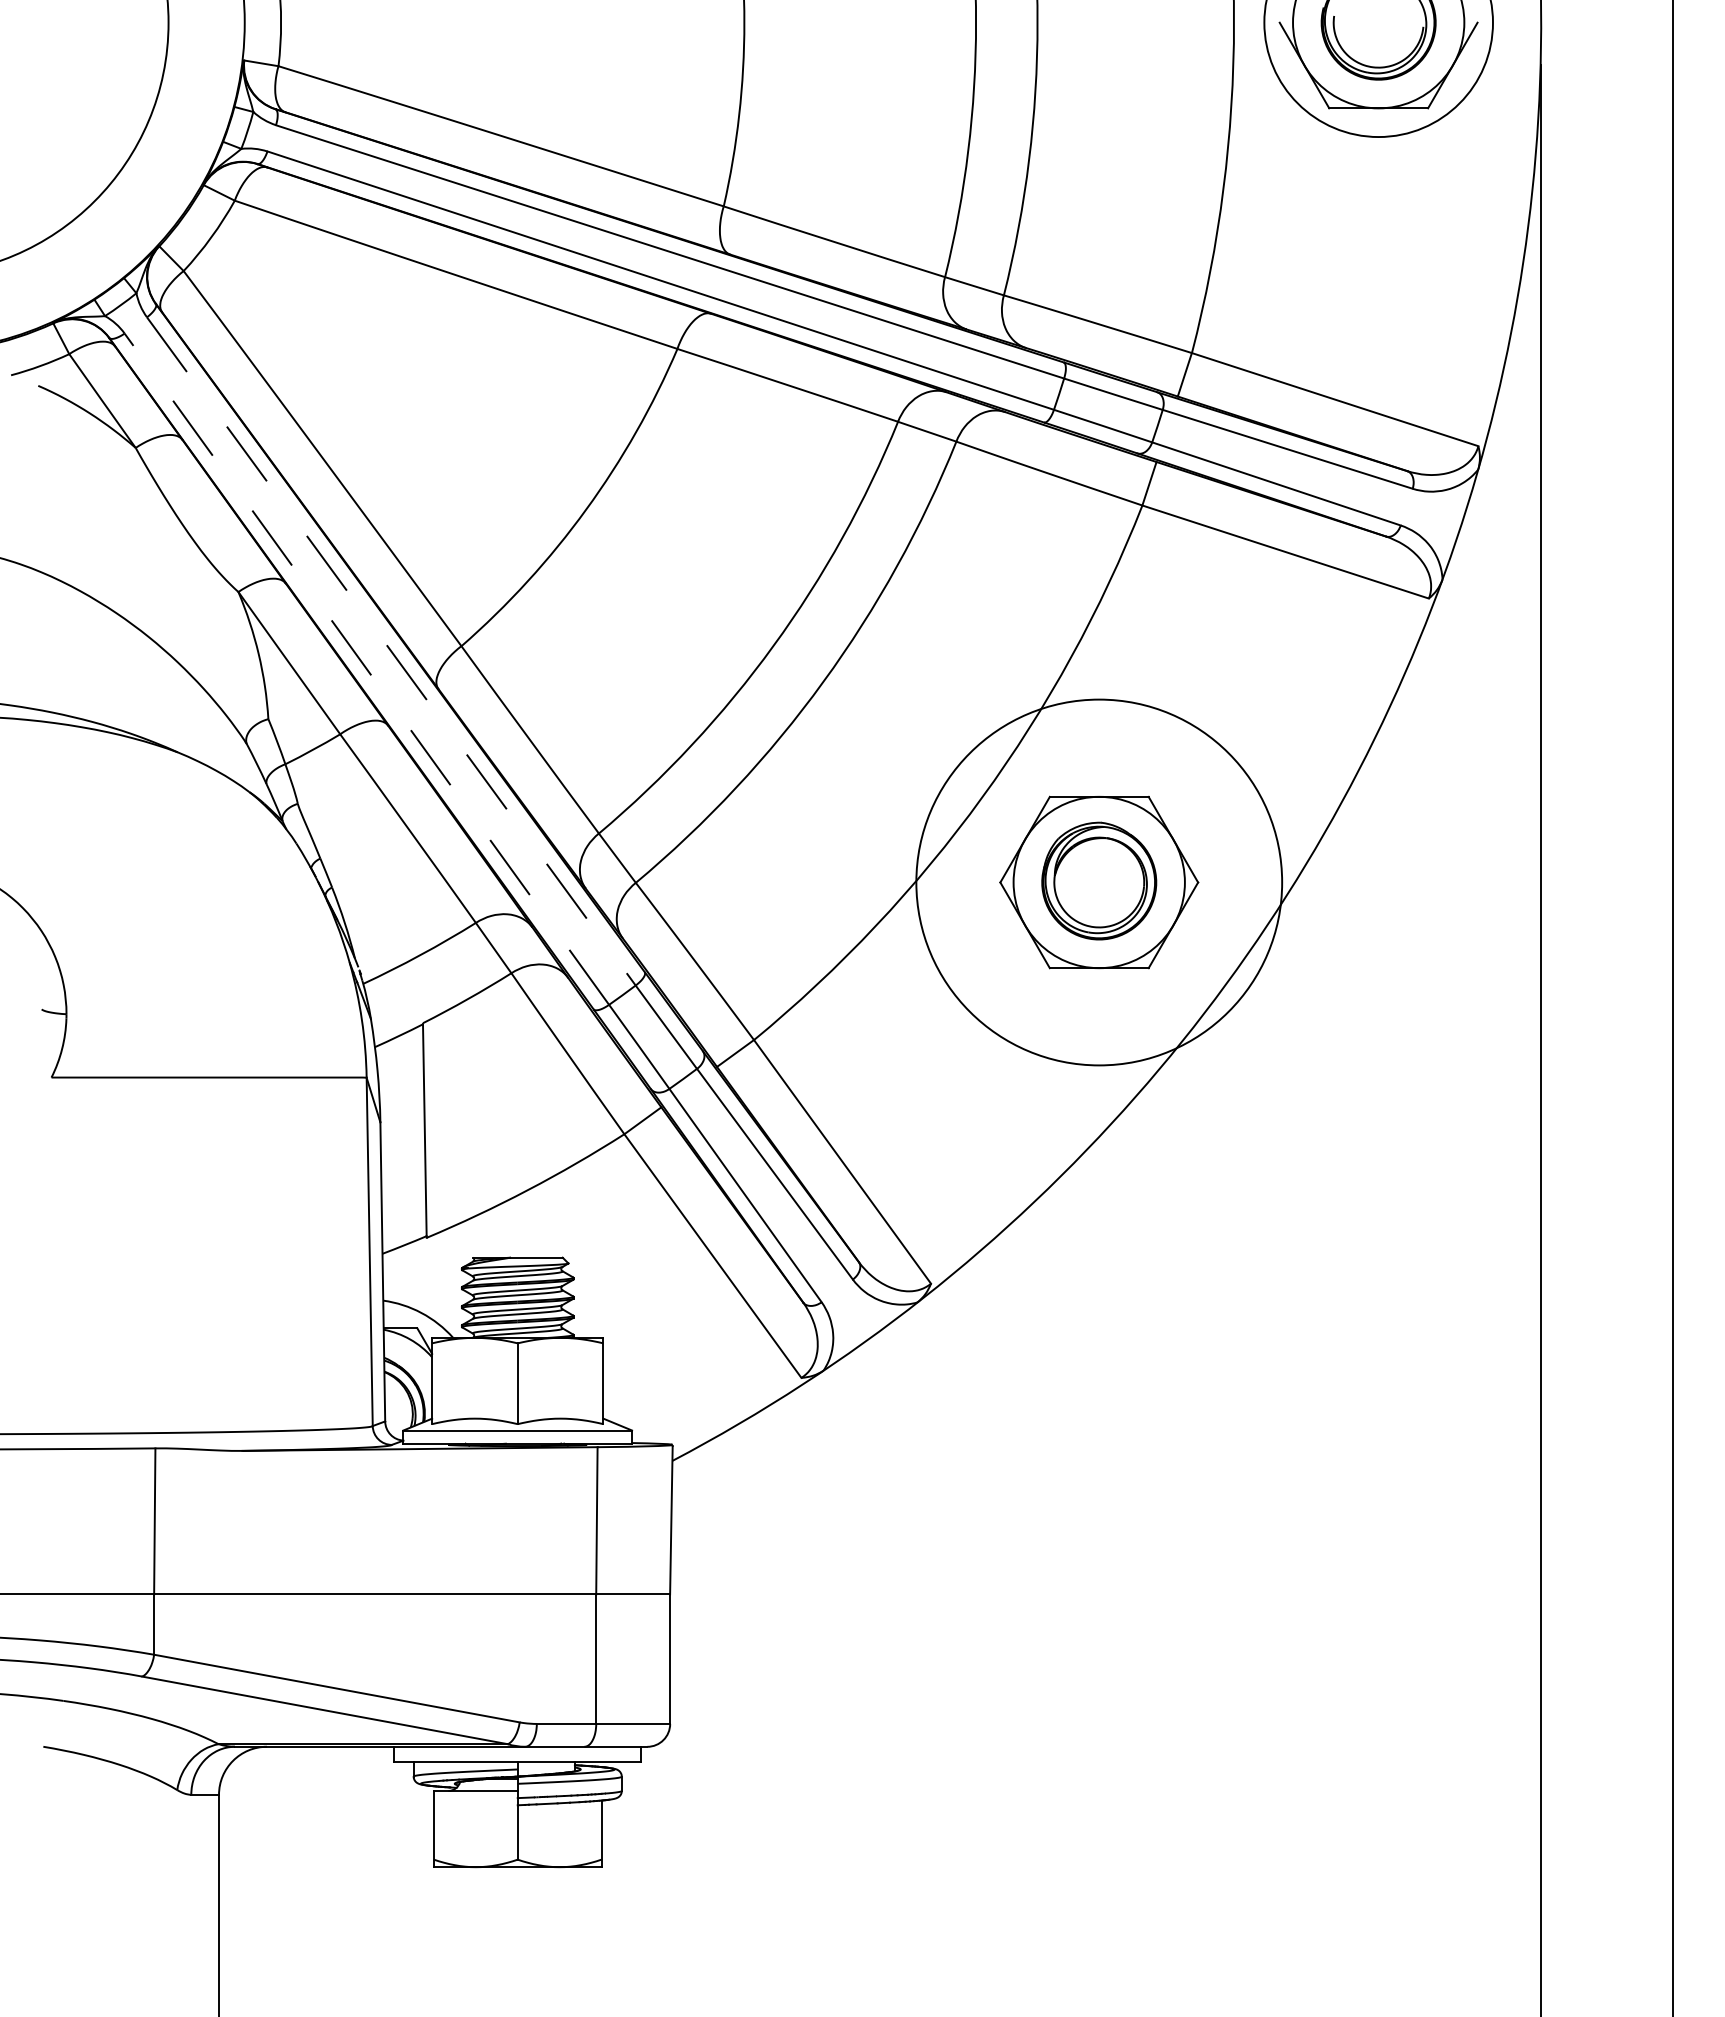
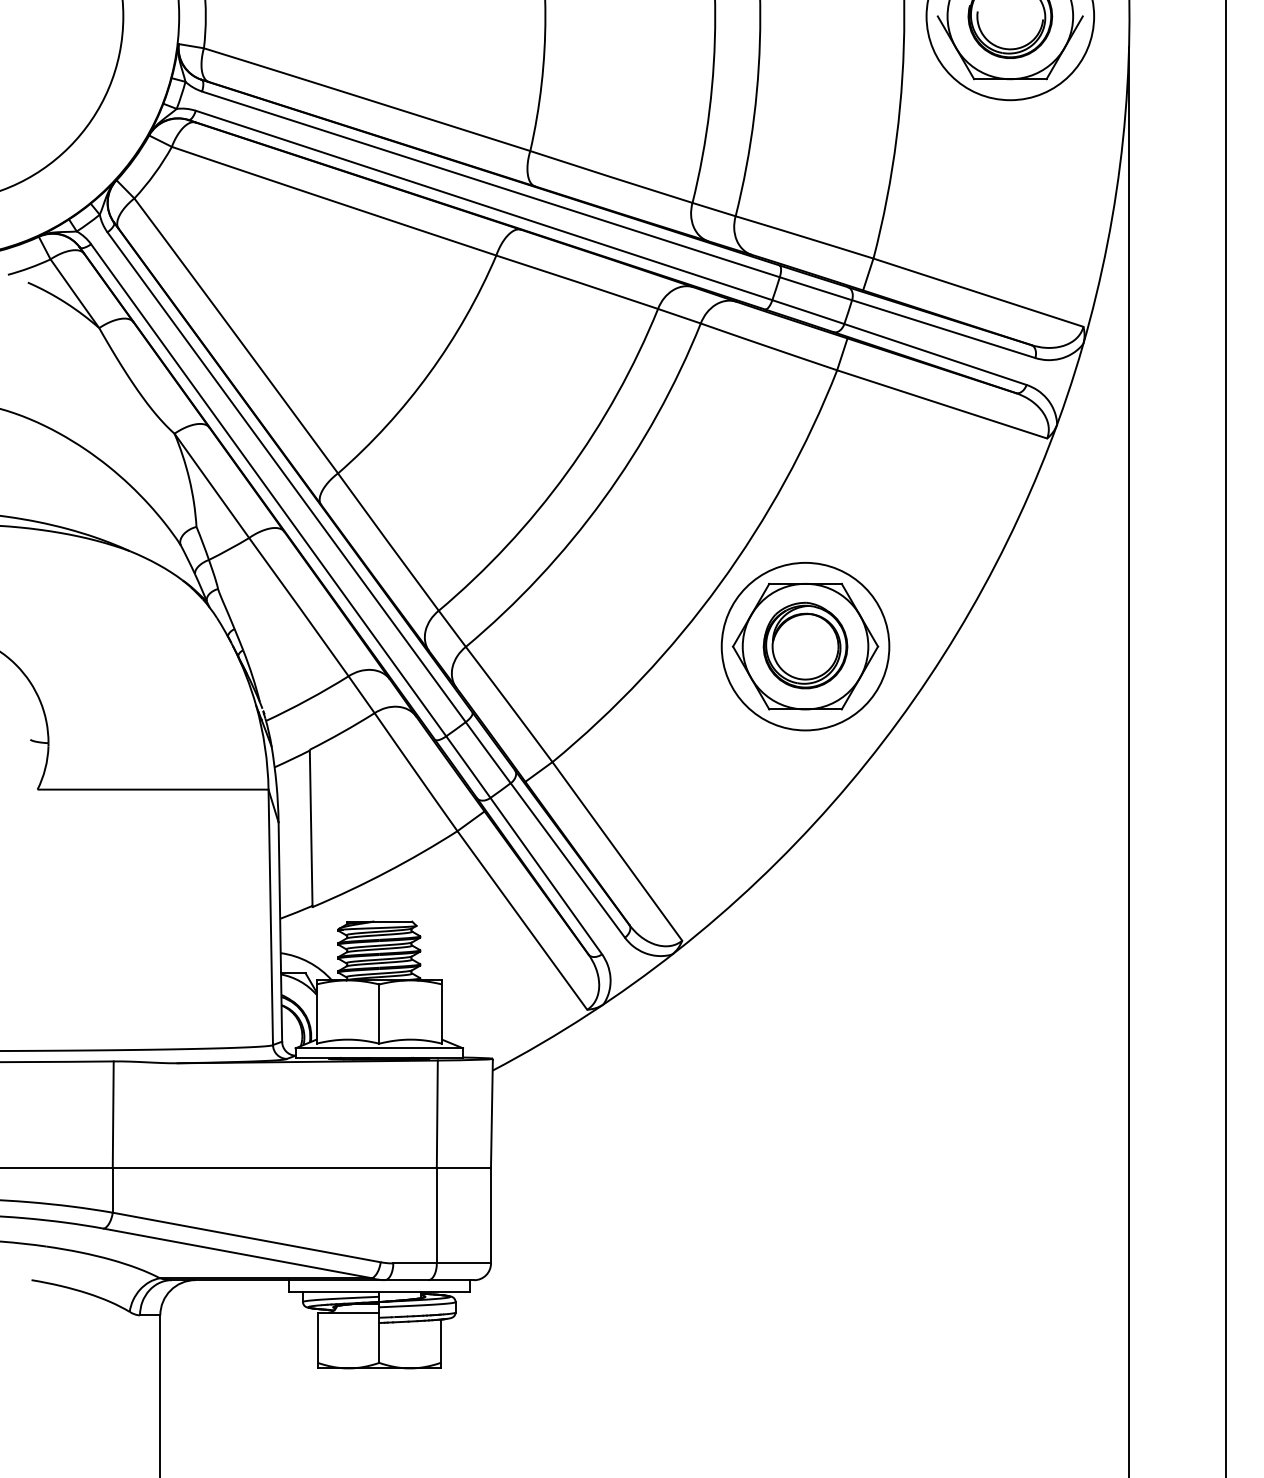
line: (391, 651) -> (286, 477), dashed -> solid
line: (366, 669) -> (268, 490), dashed -> solid
circle: (1098, 882) -> (804, 646), size x0.62

